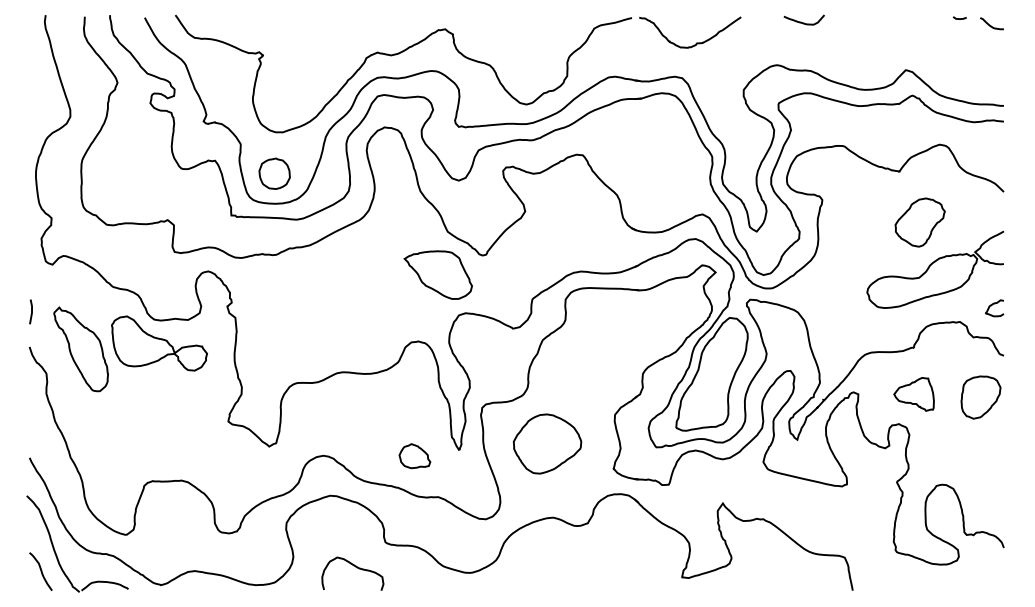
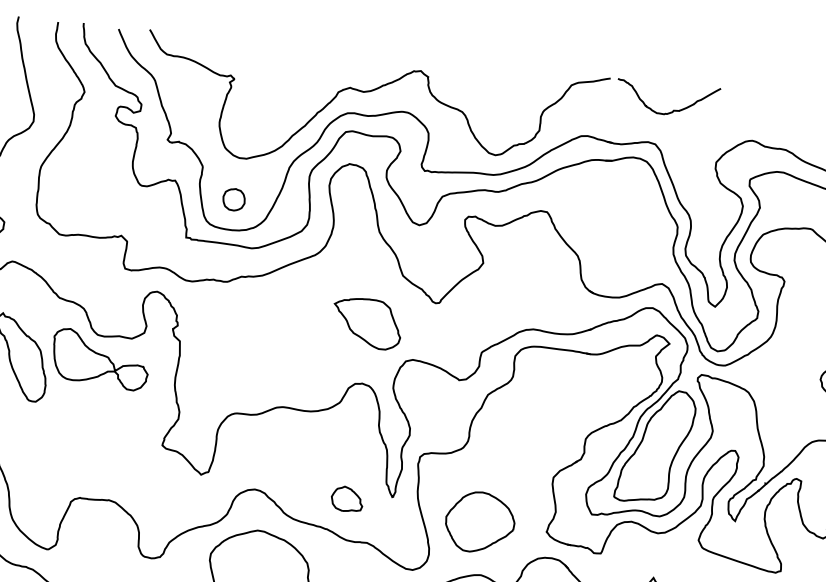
curve: (801, 21) -> (781, 99), removed
part: (274, 173) -> (233, 199), size x0.7
part: (437, 274) -> (366, 322), moved
part: (547, 443) -> (480, 521), moved

